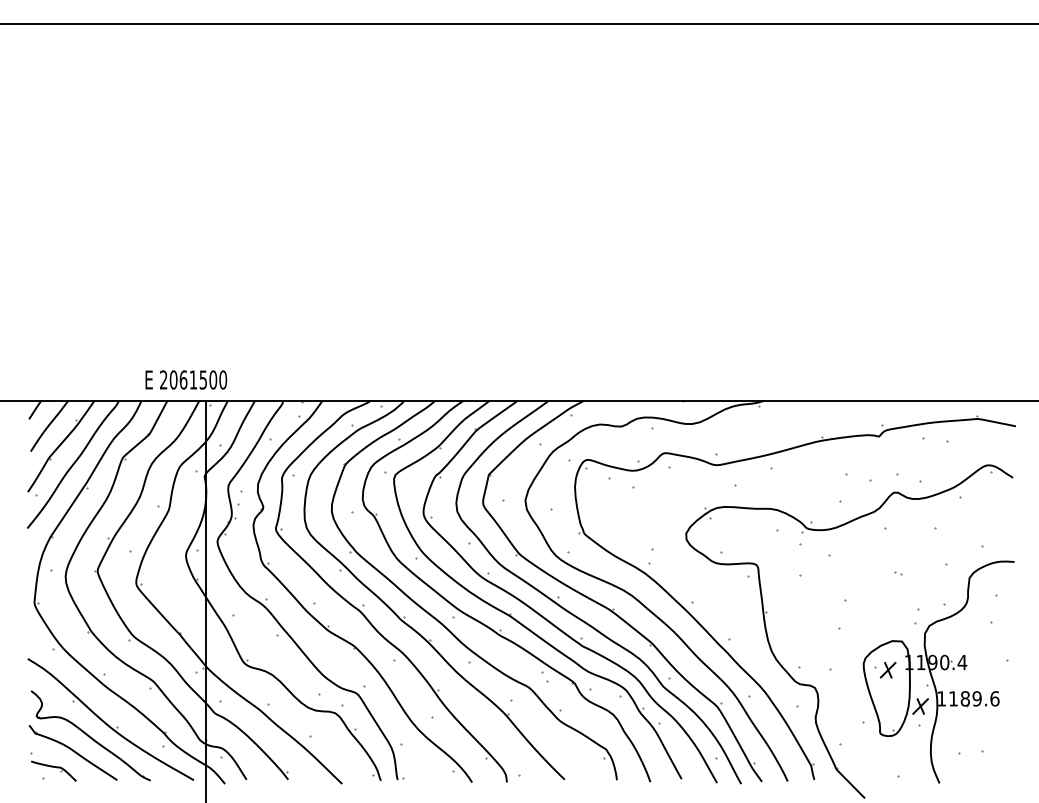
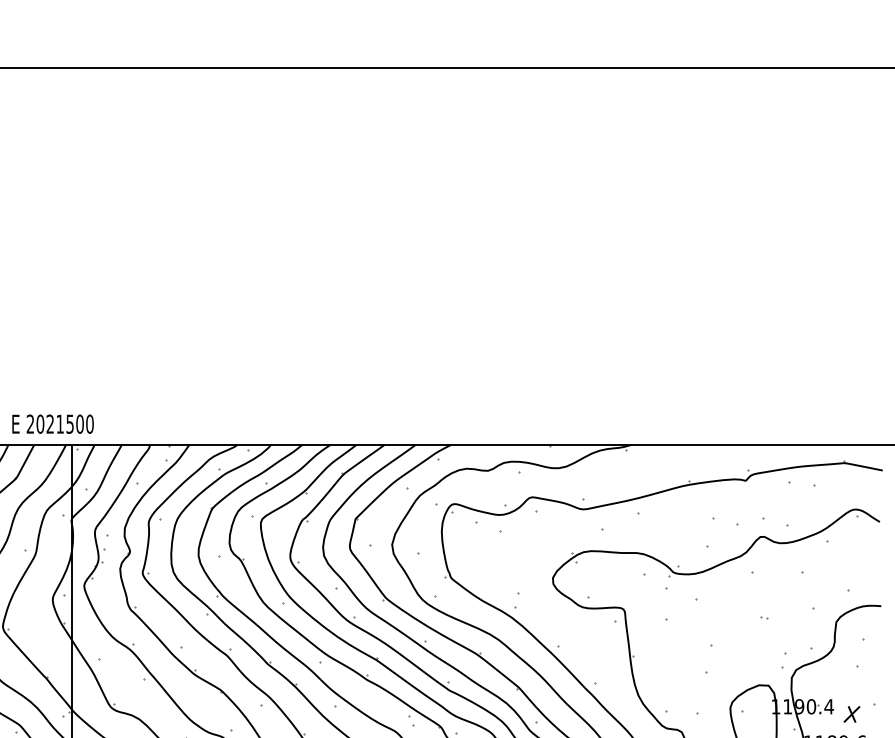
text: (183, 379) -> (50, 423), 2061500 -> 2021500
part: (887, 669) -> (851, 713), moved

